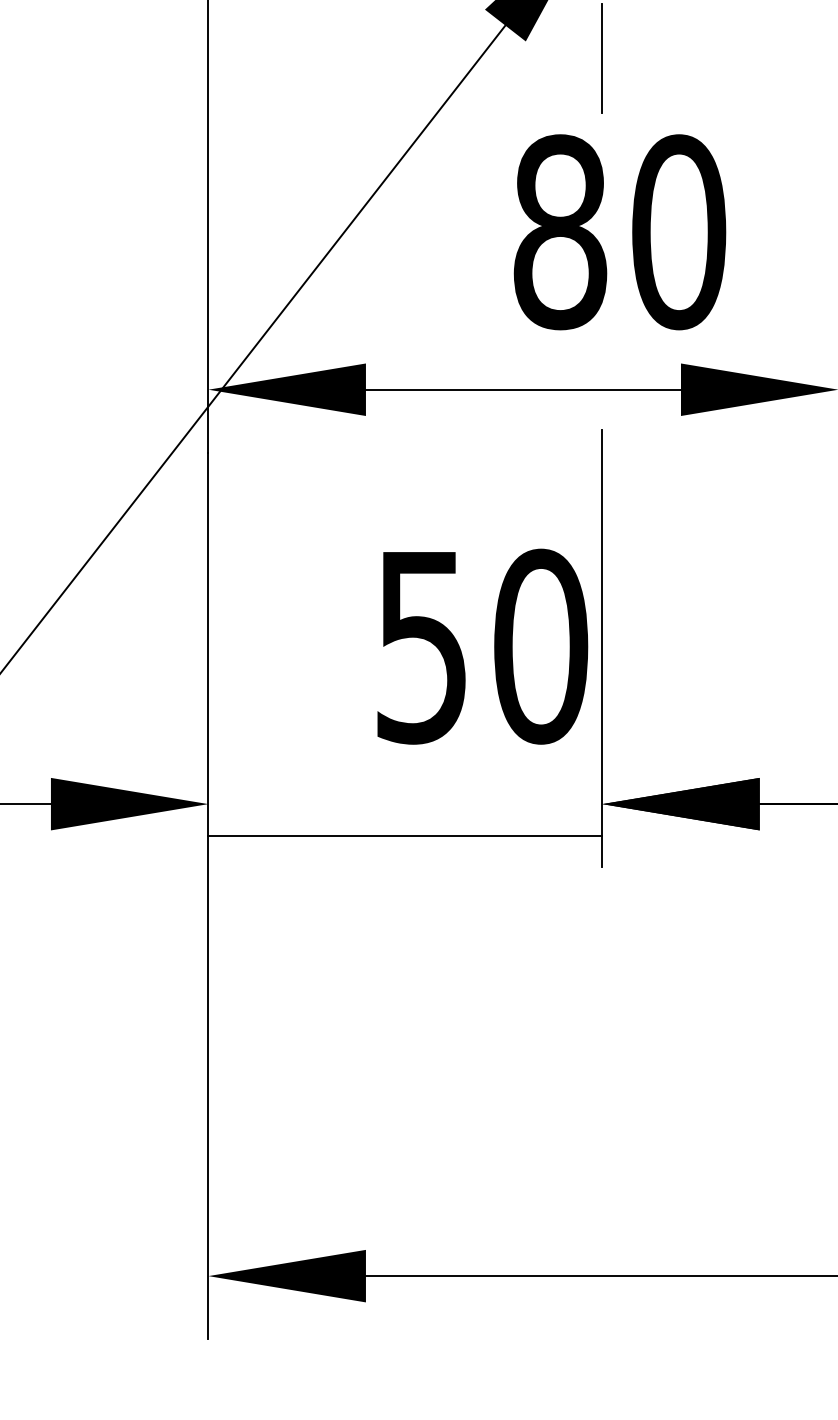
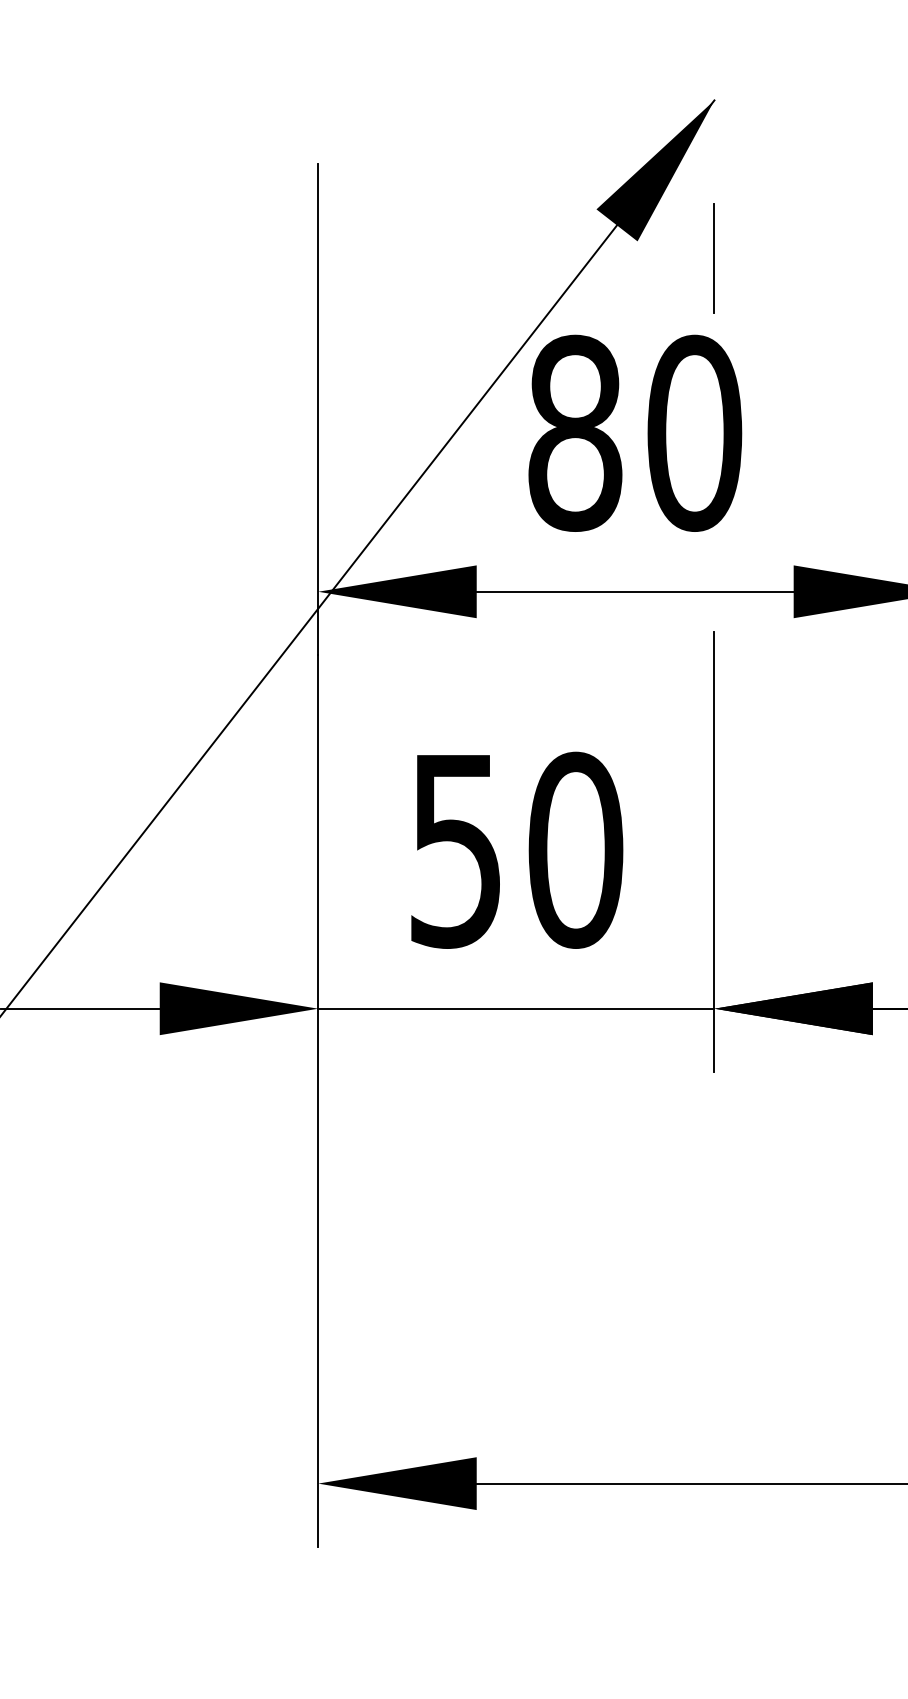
text: (620, 231) -> (635, 432), moved
text: (483, 645) -> (517, 849), moved
line: (405, 835) -> (516, 1008), moved

